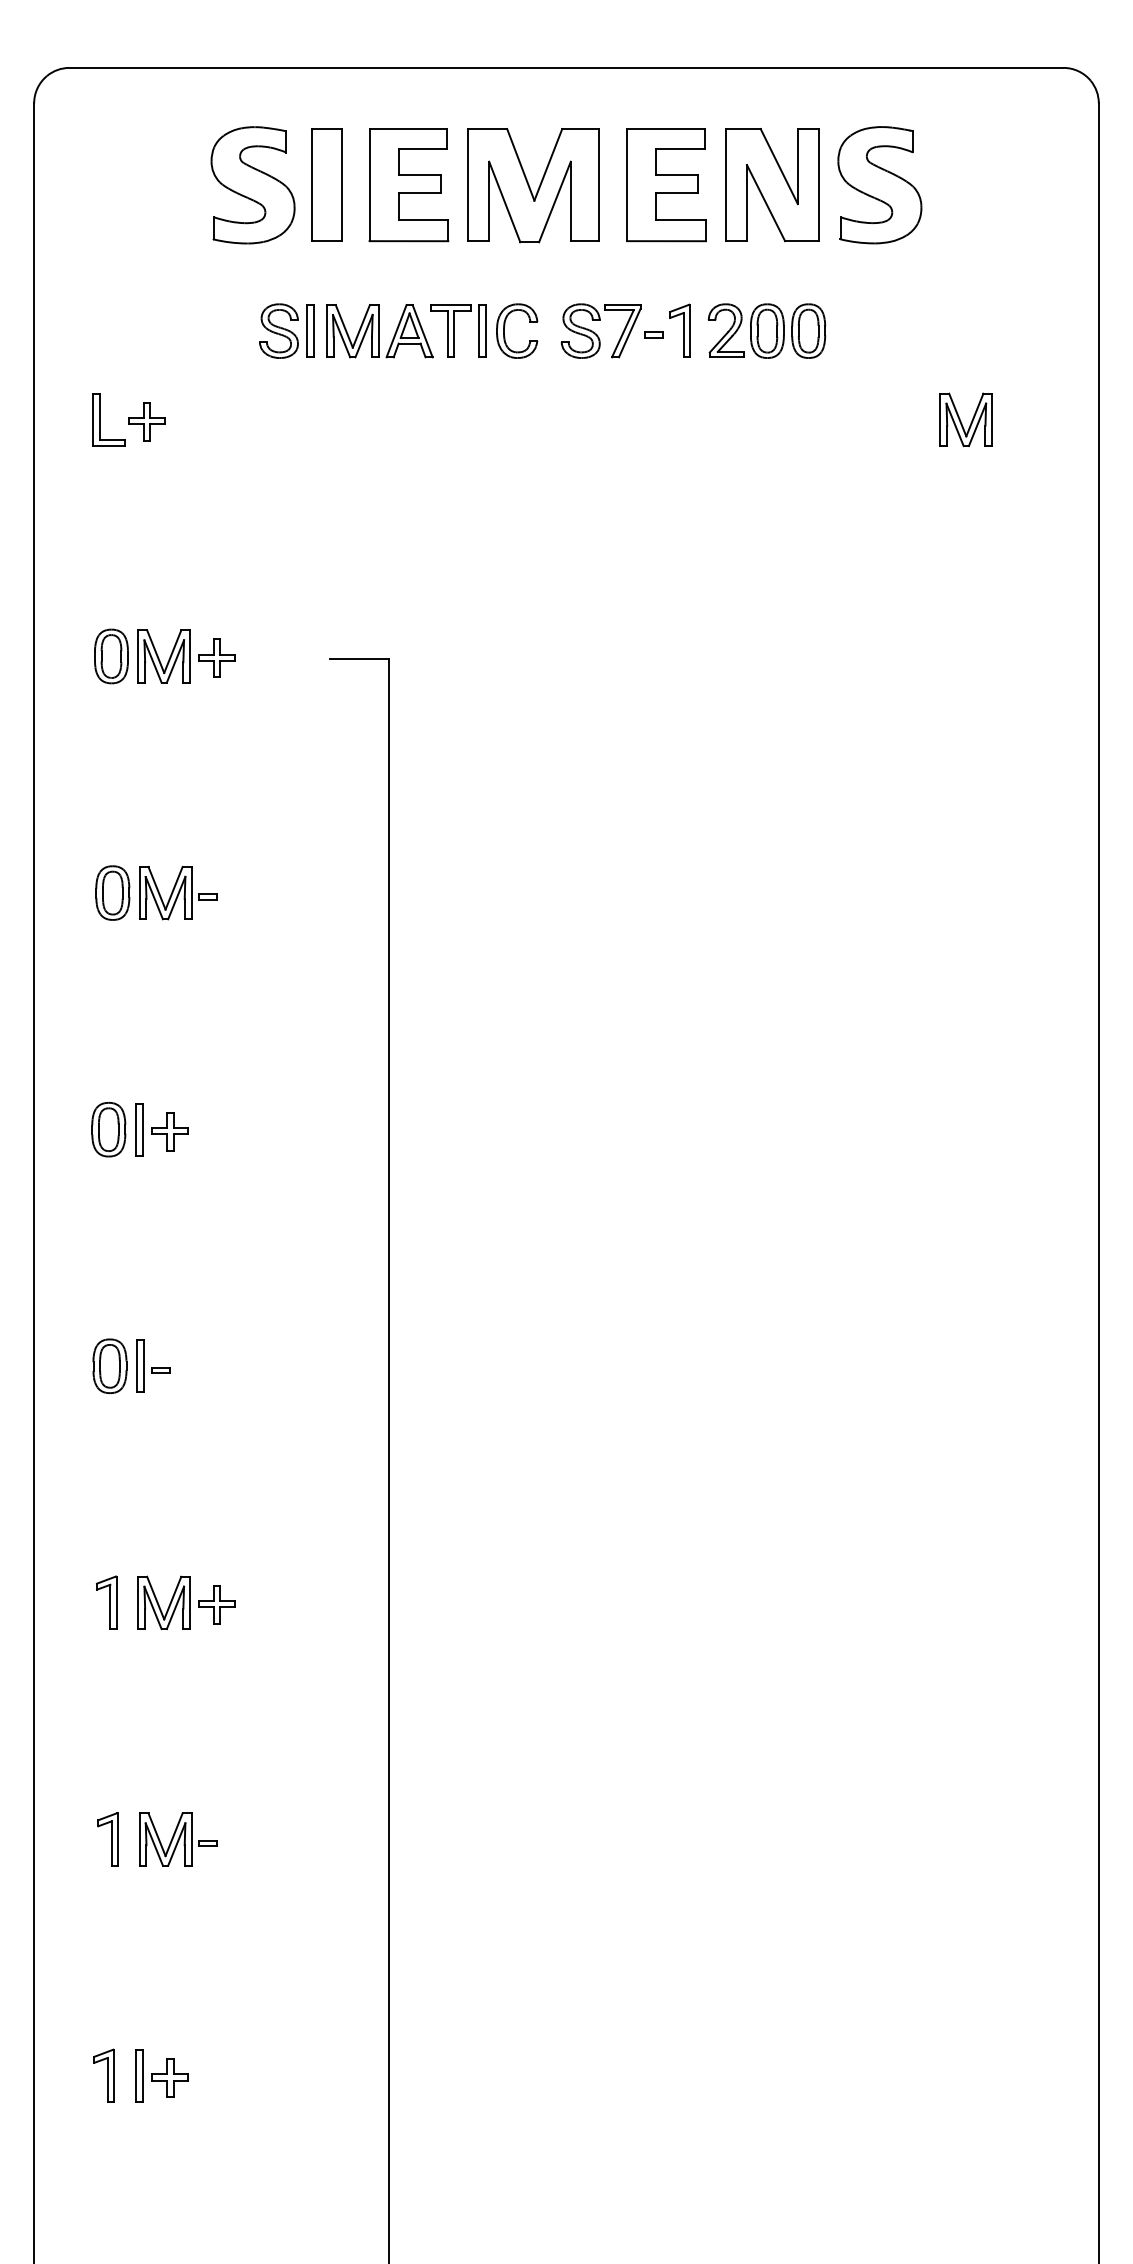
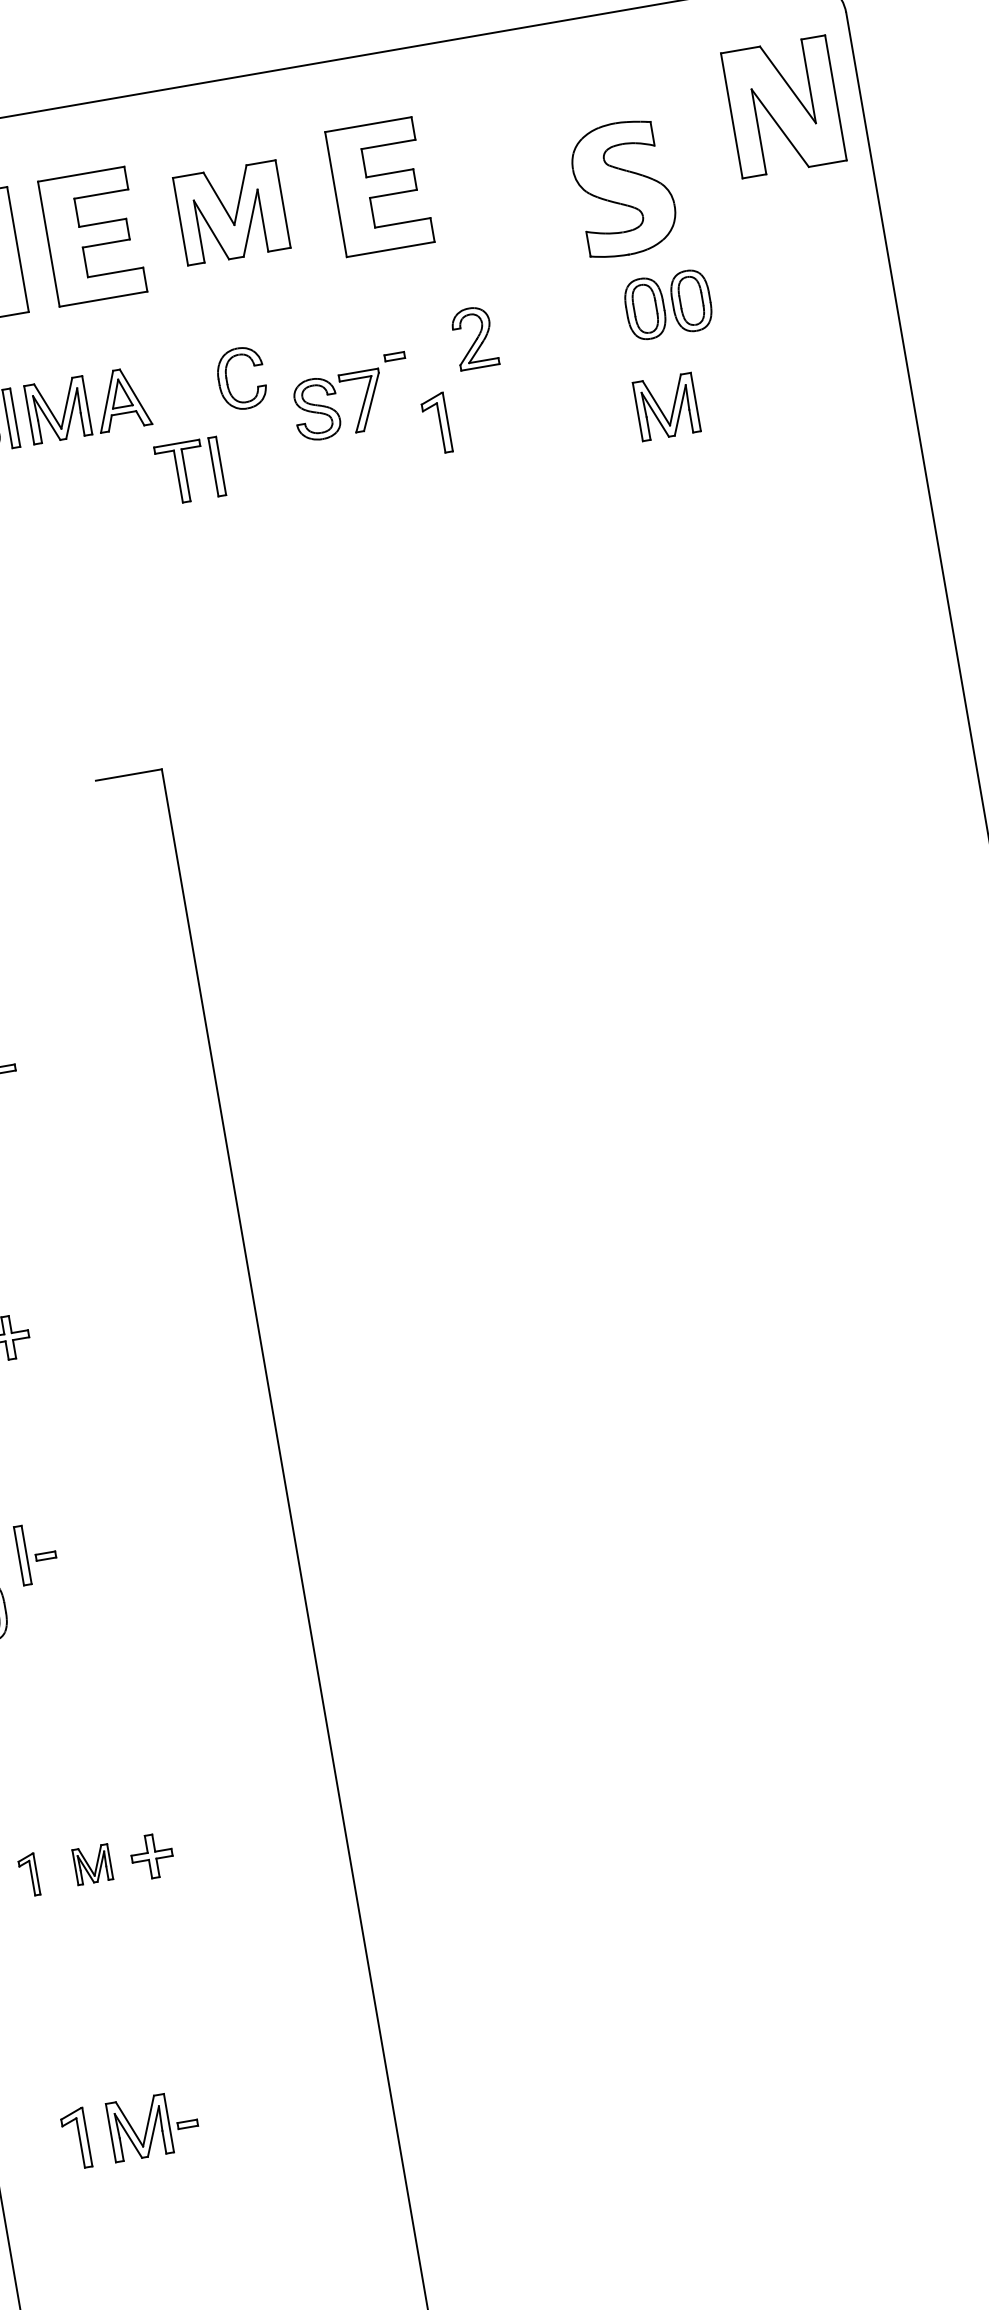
part: (533, 185) -> (231, 213), size x0.7
part: (772, 185) -> (784, 107), moved
part: (879, 185) -> (623, 189), moved
part: (458, 330) -> (190, 470), moved
part: (600, 330) -> (338, 404), moved
part: (679, 330) -> (435, 423), moved
part: (788, 330) -> (668, 304), moved
part: (965, 419) -> (665, 406), moved
part: (153, 1365) -> (36, 1552), moved
part: (106, 1602) -> (28, 1875), size x0.7
part: (163, 1602) -> (92, 1864), size x0.6

